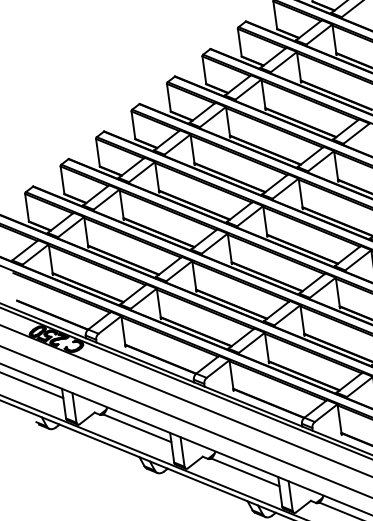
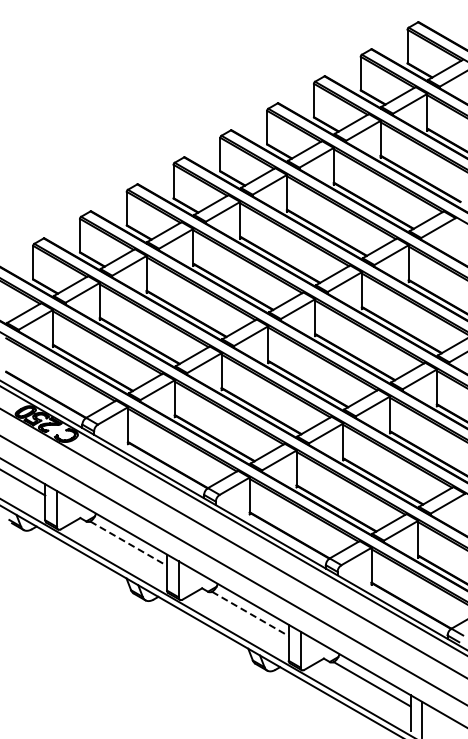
line: (137, 428) -> (129, 543), solid -> dashed
line: (245, 472) -> (250, 614), solid -> dashed

